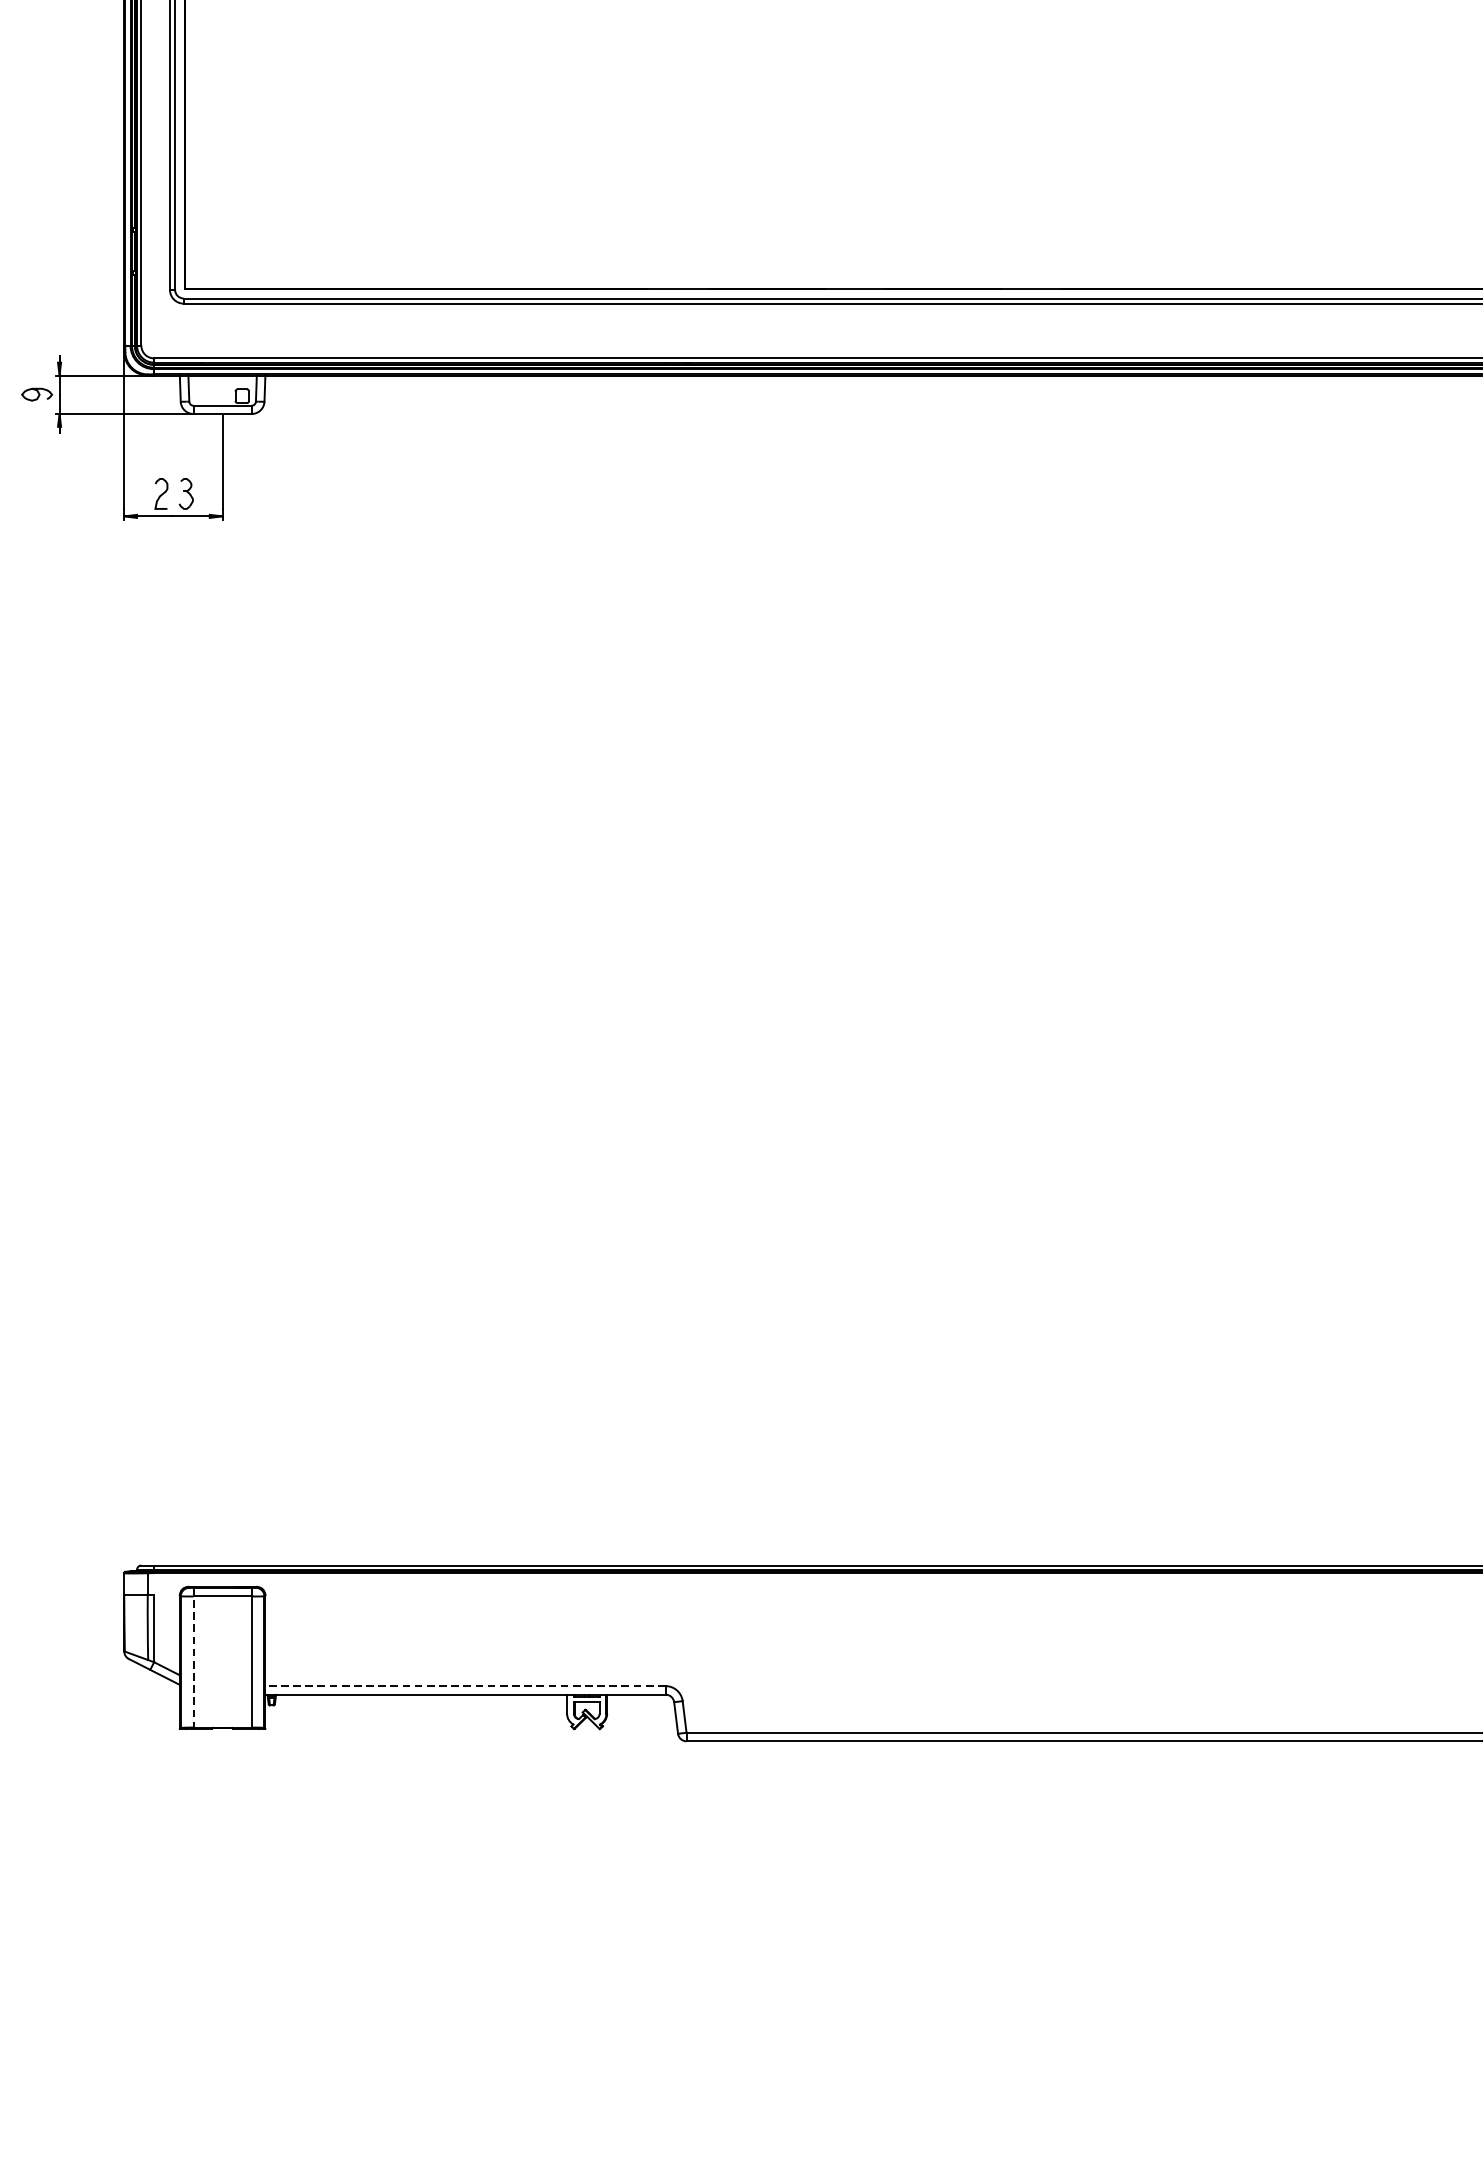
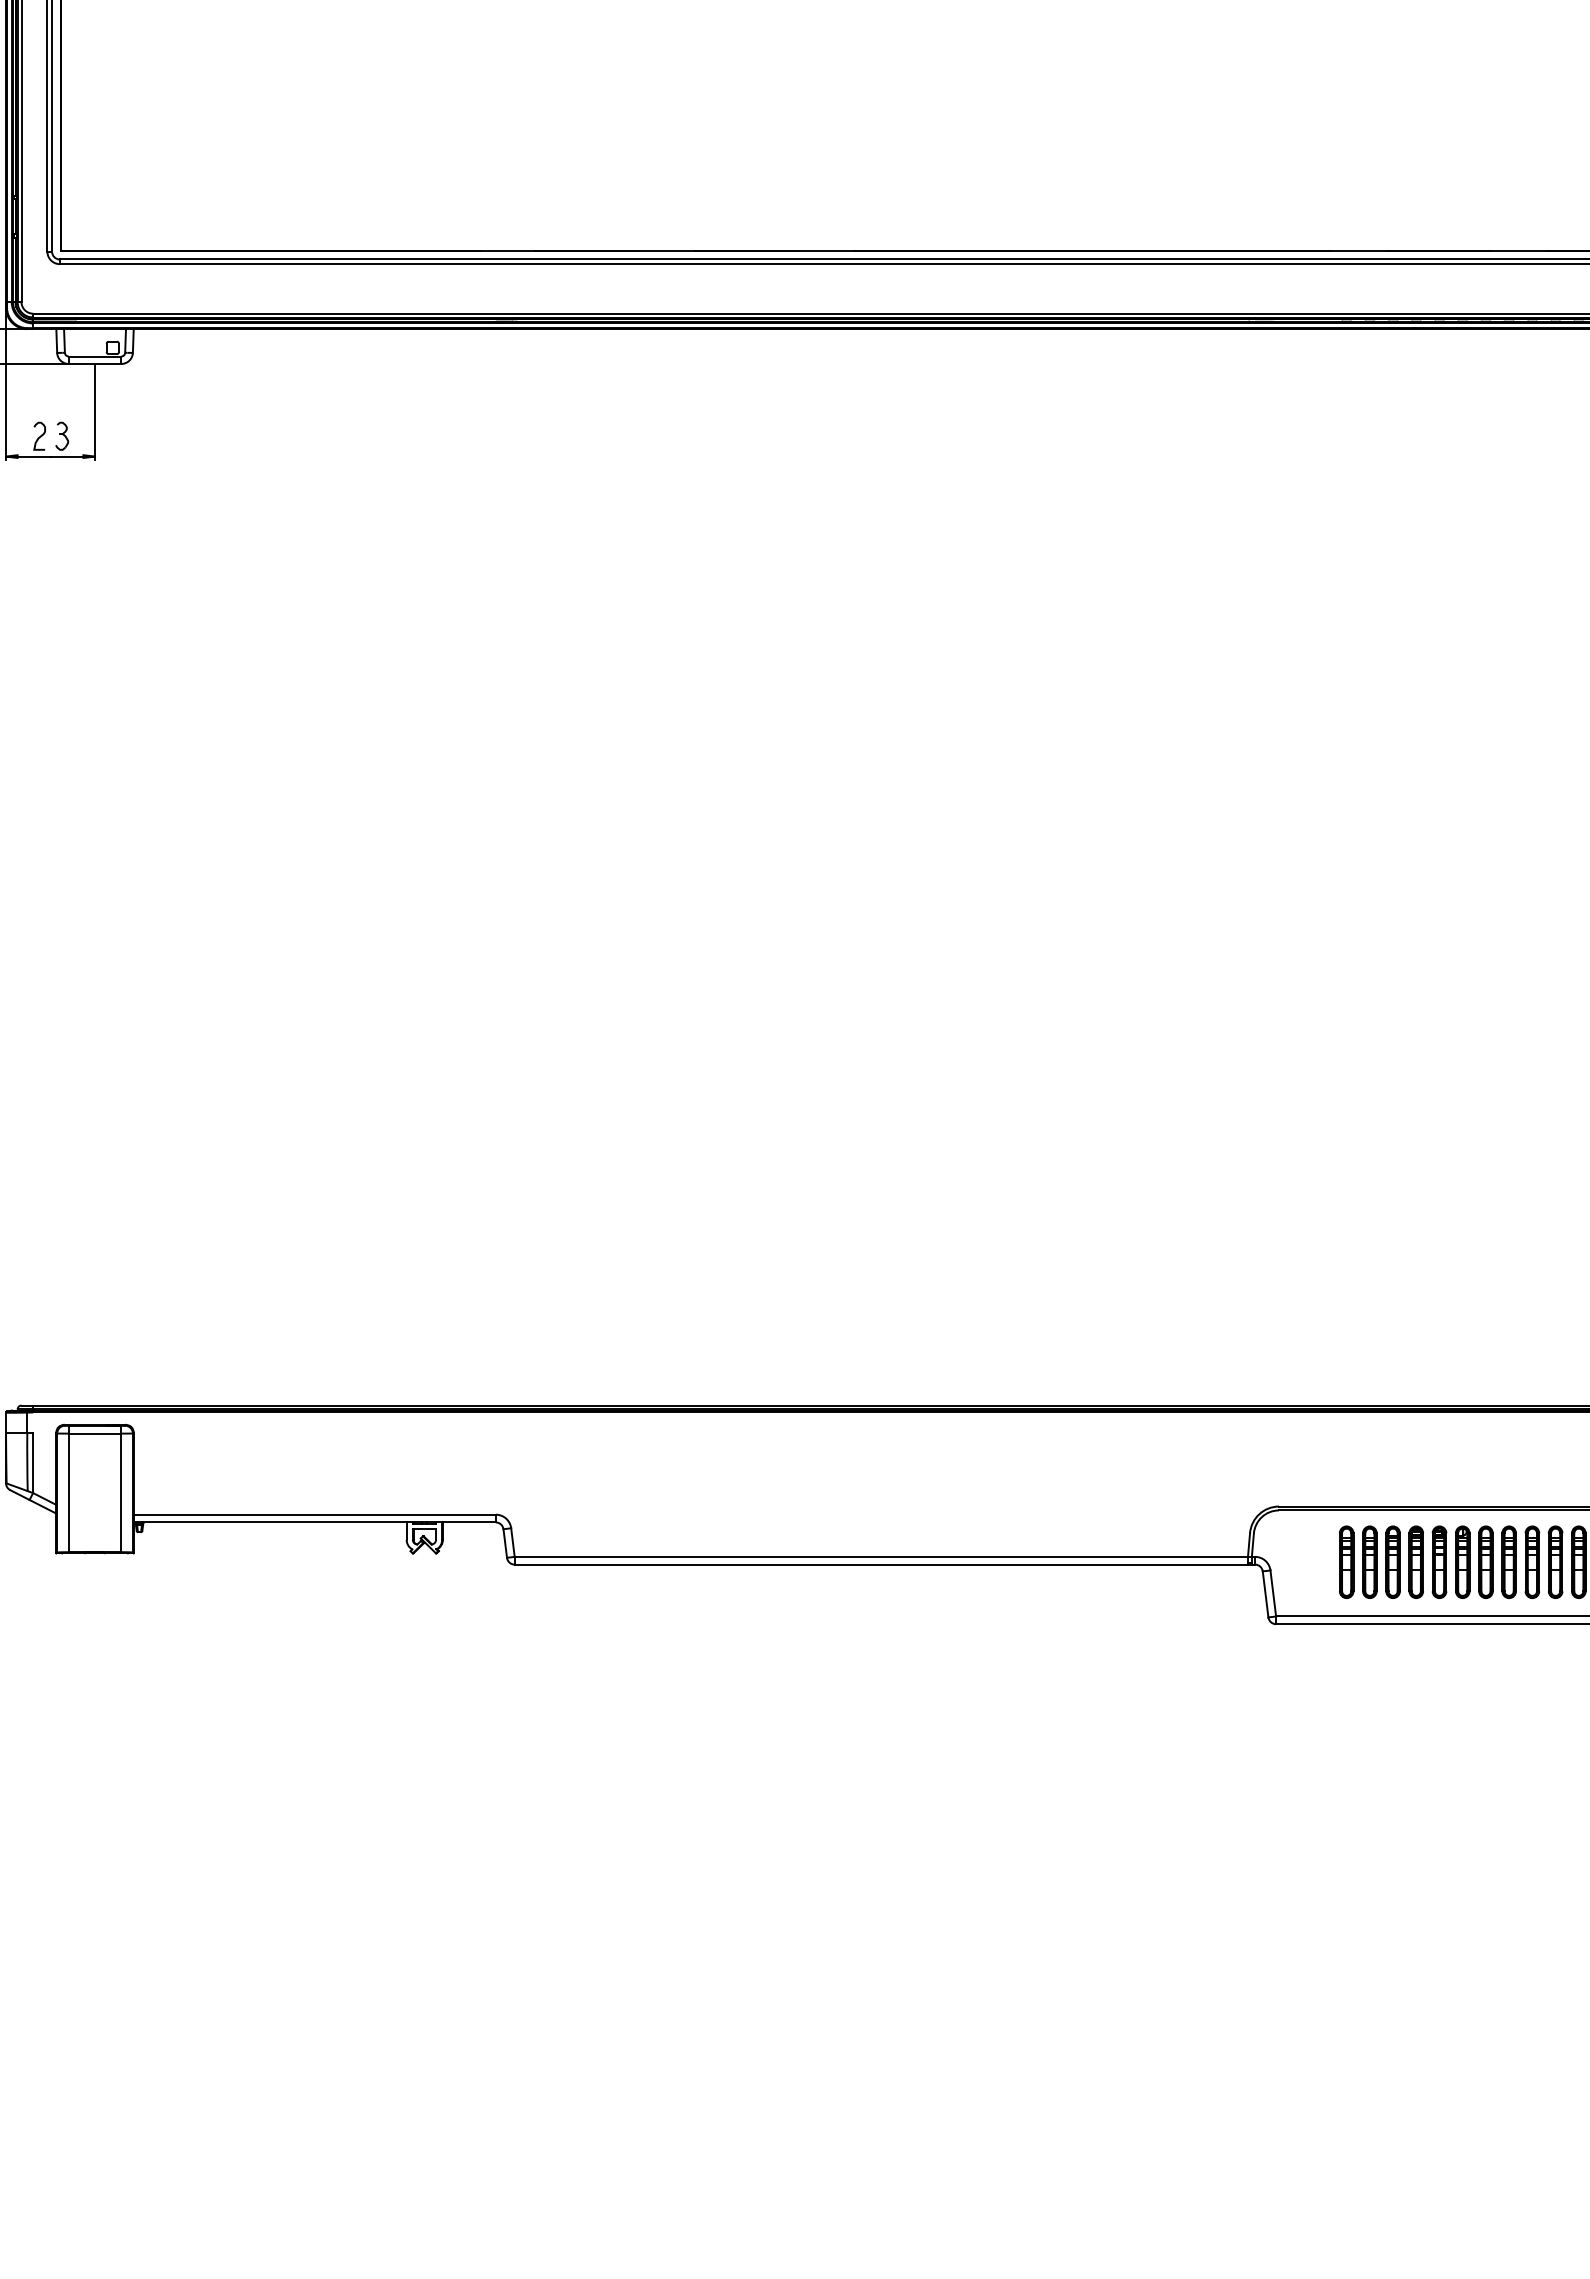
line: (193, 1658) -> (68, 1489), dashed -> solid
line: (465, 1685) -> (314, 1514), dashed -> solid

